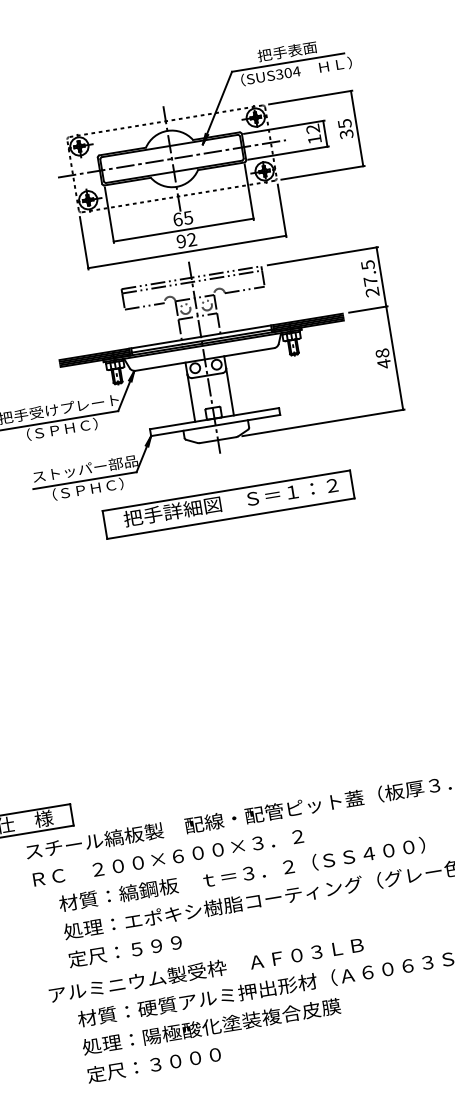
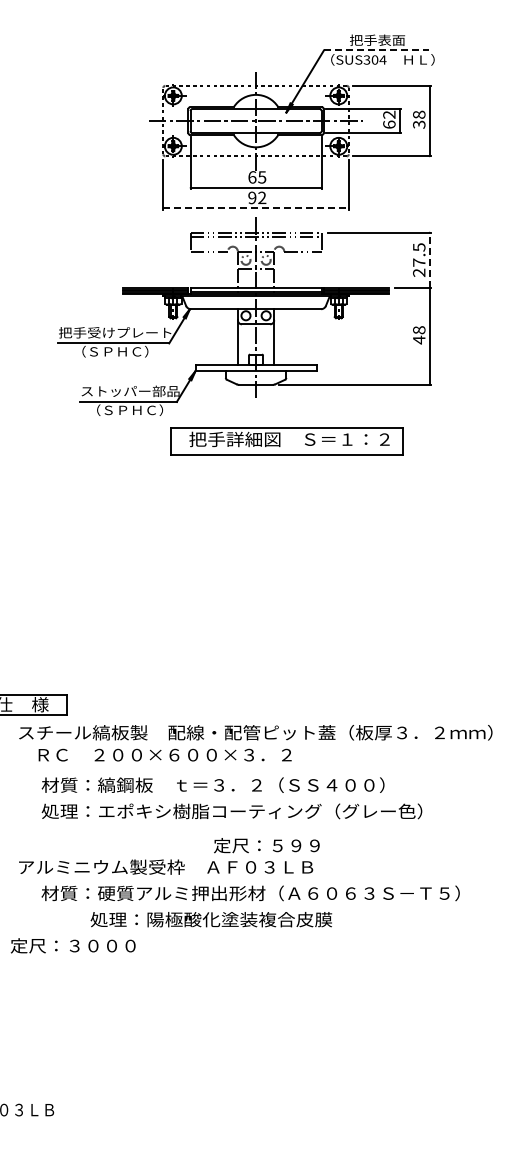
line: (288, 62) -> (376, 50), solid -> dashed
text: (345, 123) -> (419, 114), 35 -> 38
text: (314, 139) -> (389, 124), 12 -> 62
line: (187, 252) -> (256, 208), solid -> dashed
line: (381, 277) -> (429, 260), solid -> dashed
part: (228, 504) -> (286, 441), moved
text: (167, 857) -> (164, 754), moved
text: (124, 950) -> (266, 845), moved
text: (211, 1026) -> (211, 919), moved
text: (153, 1064) -> (72, 945), moved

